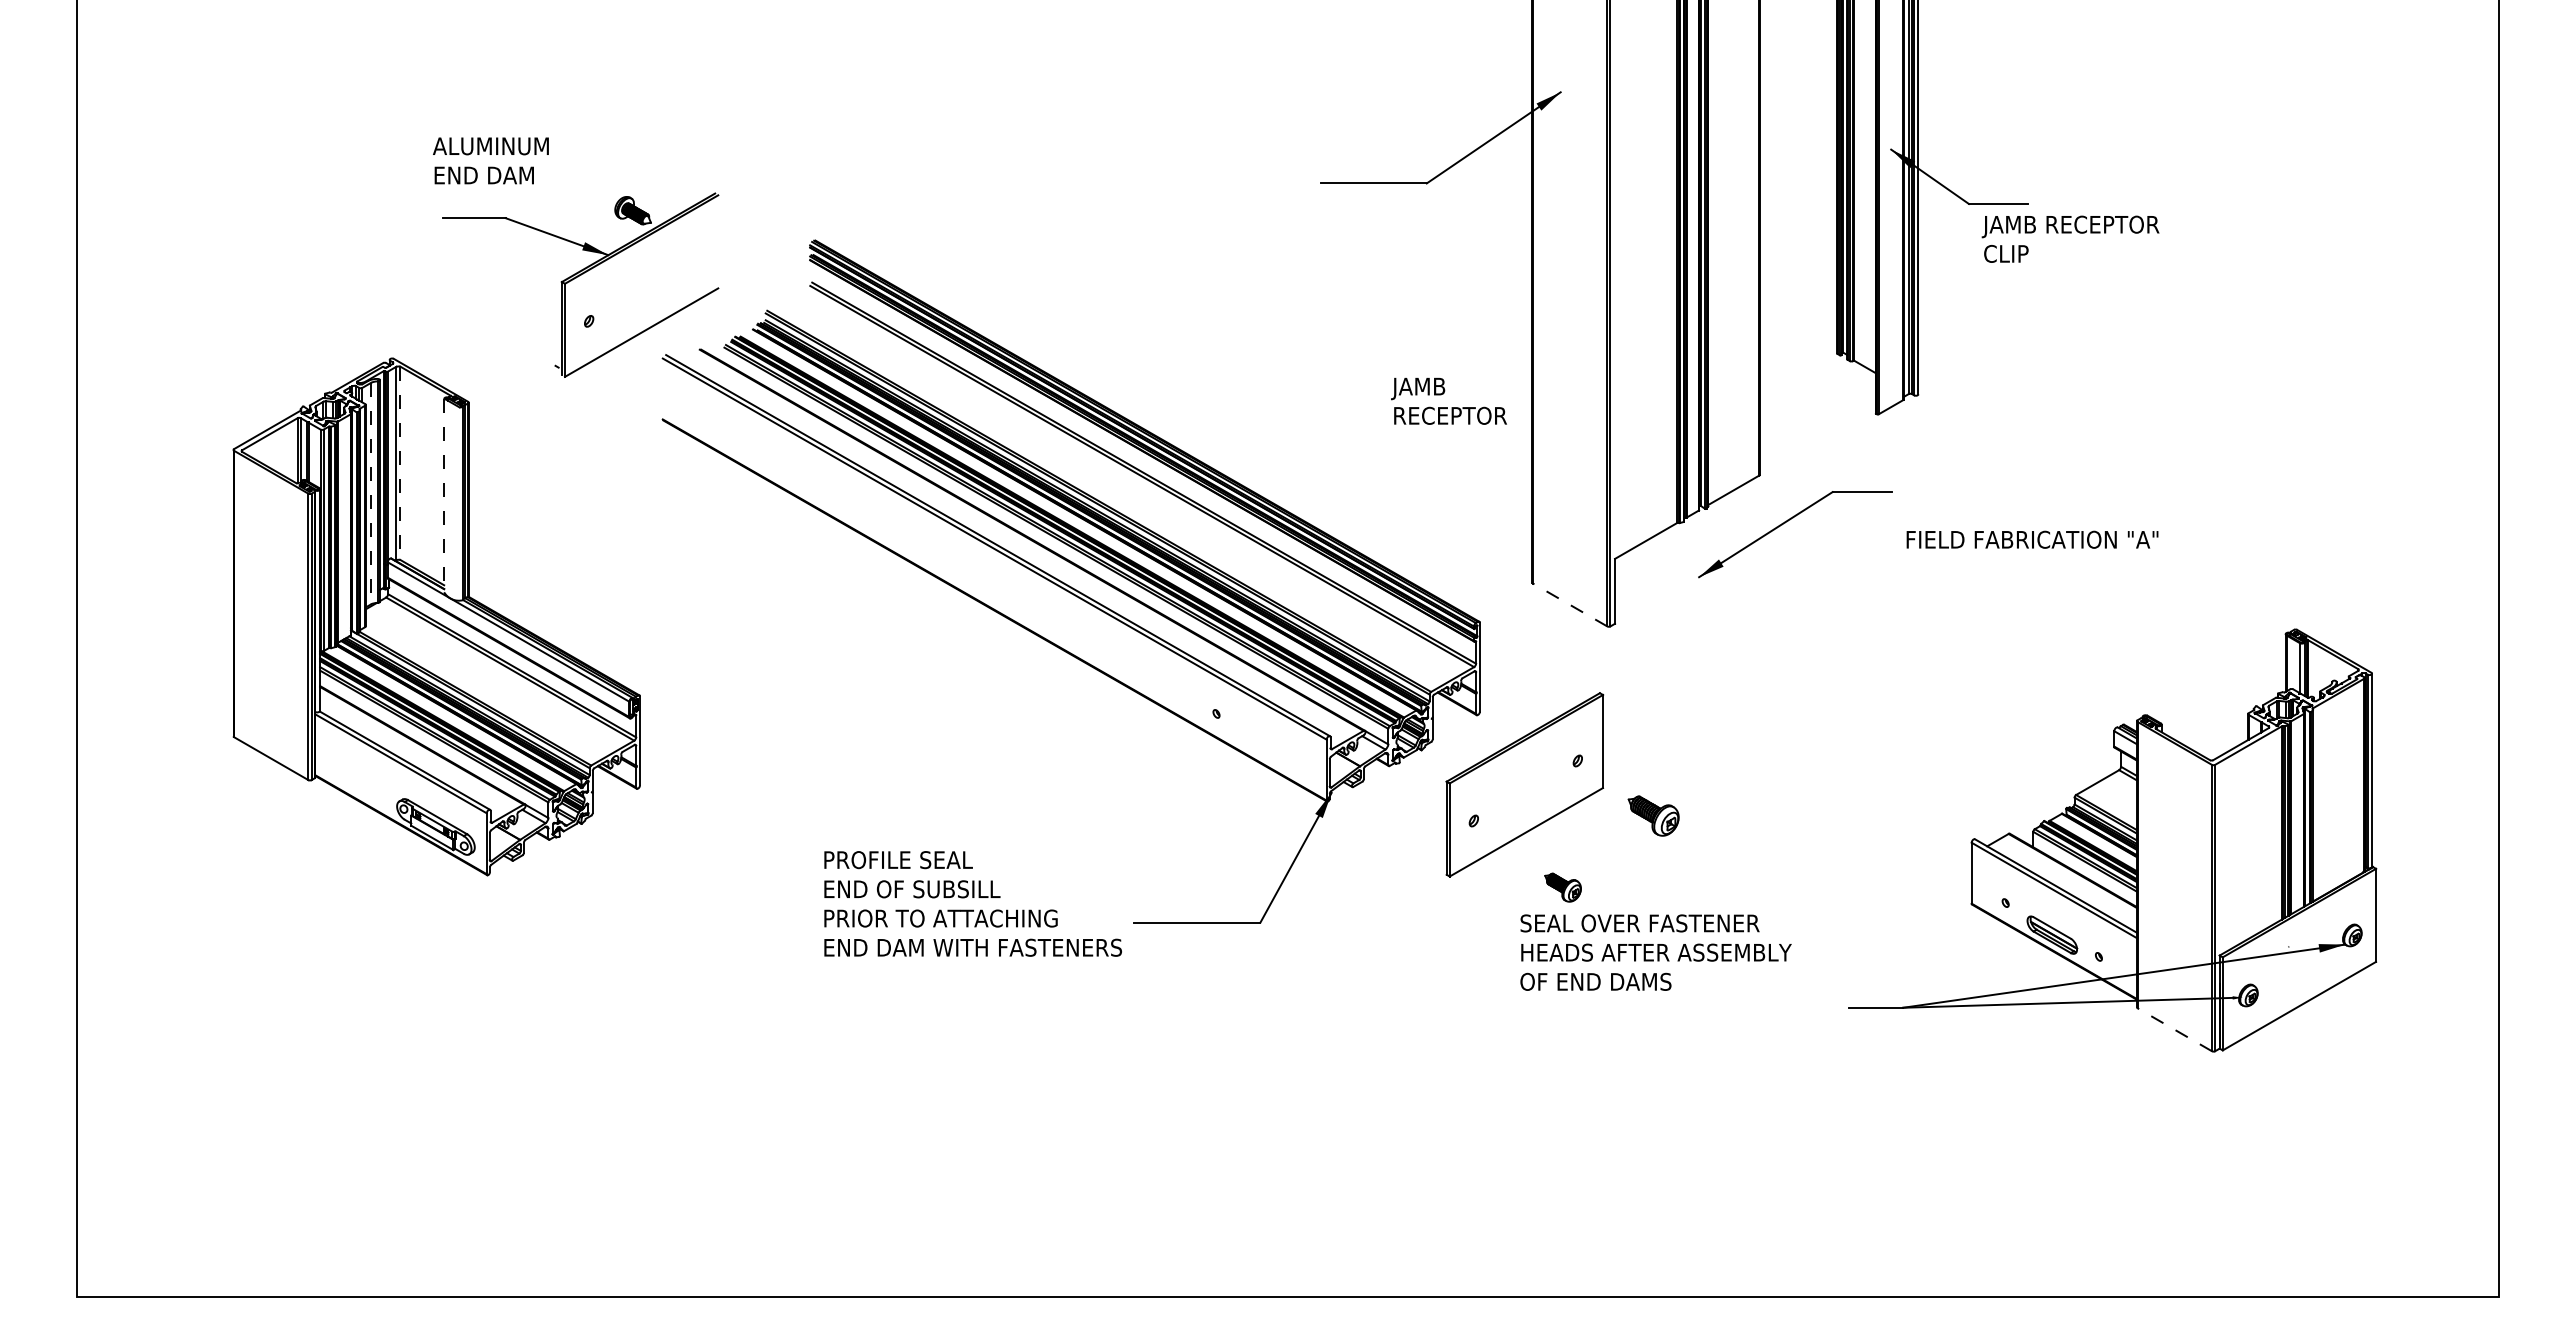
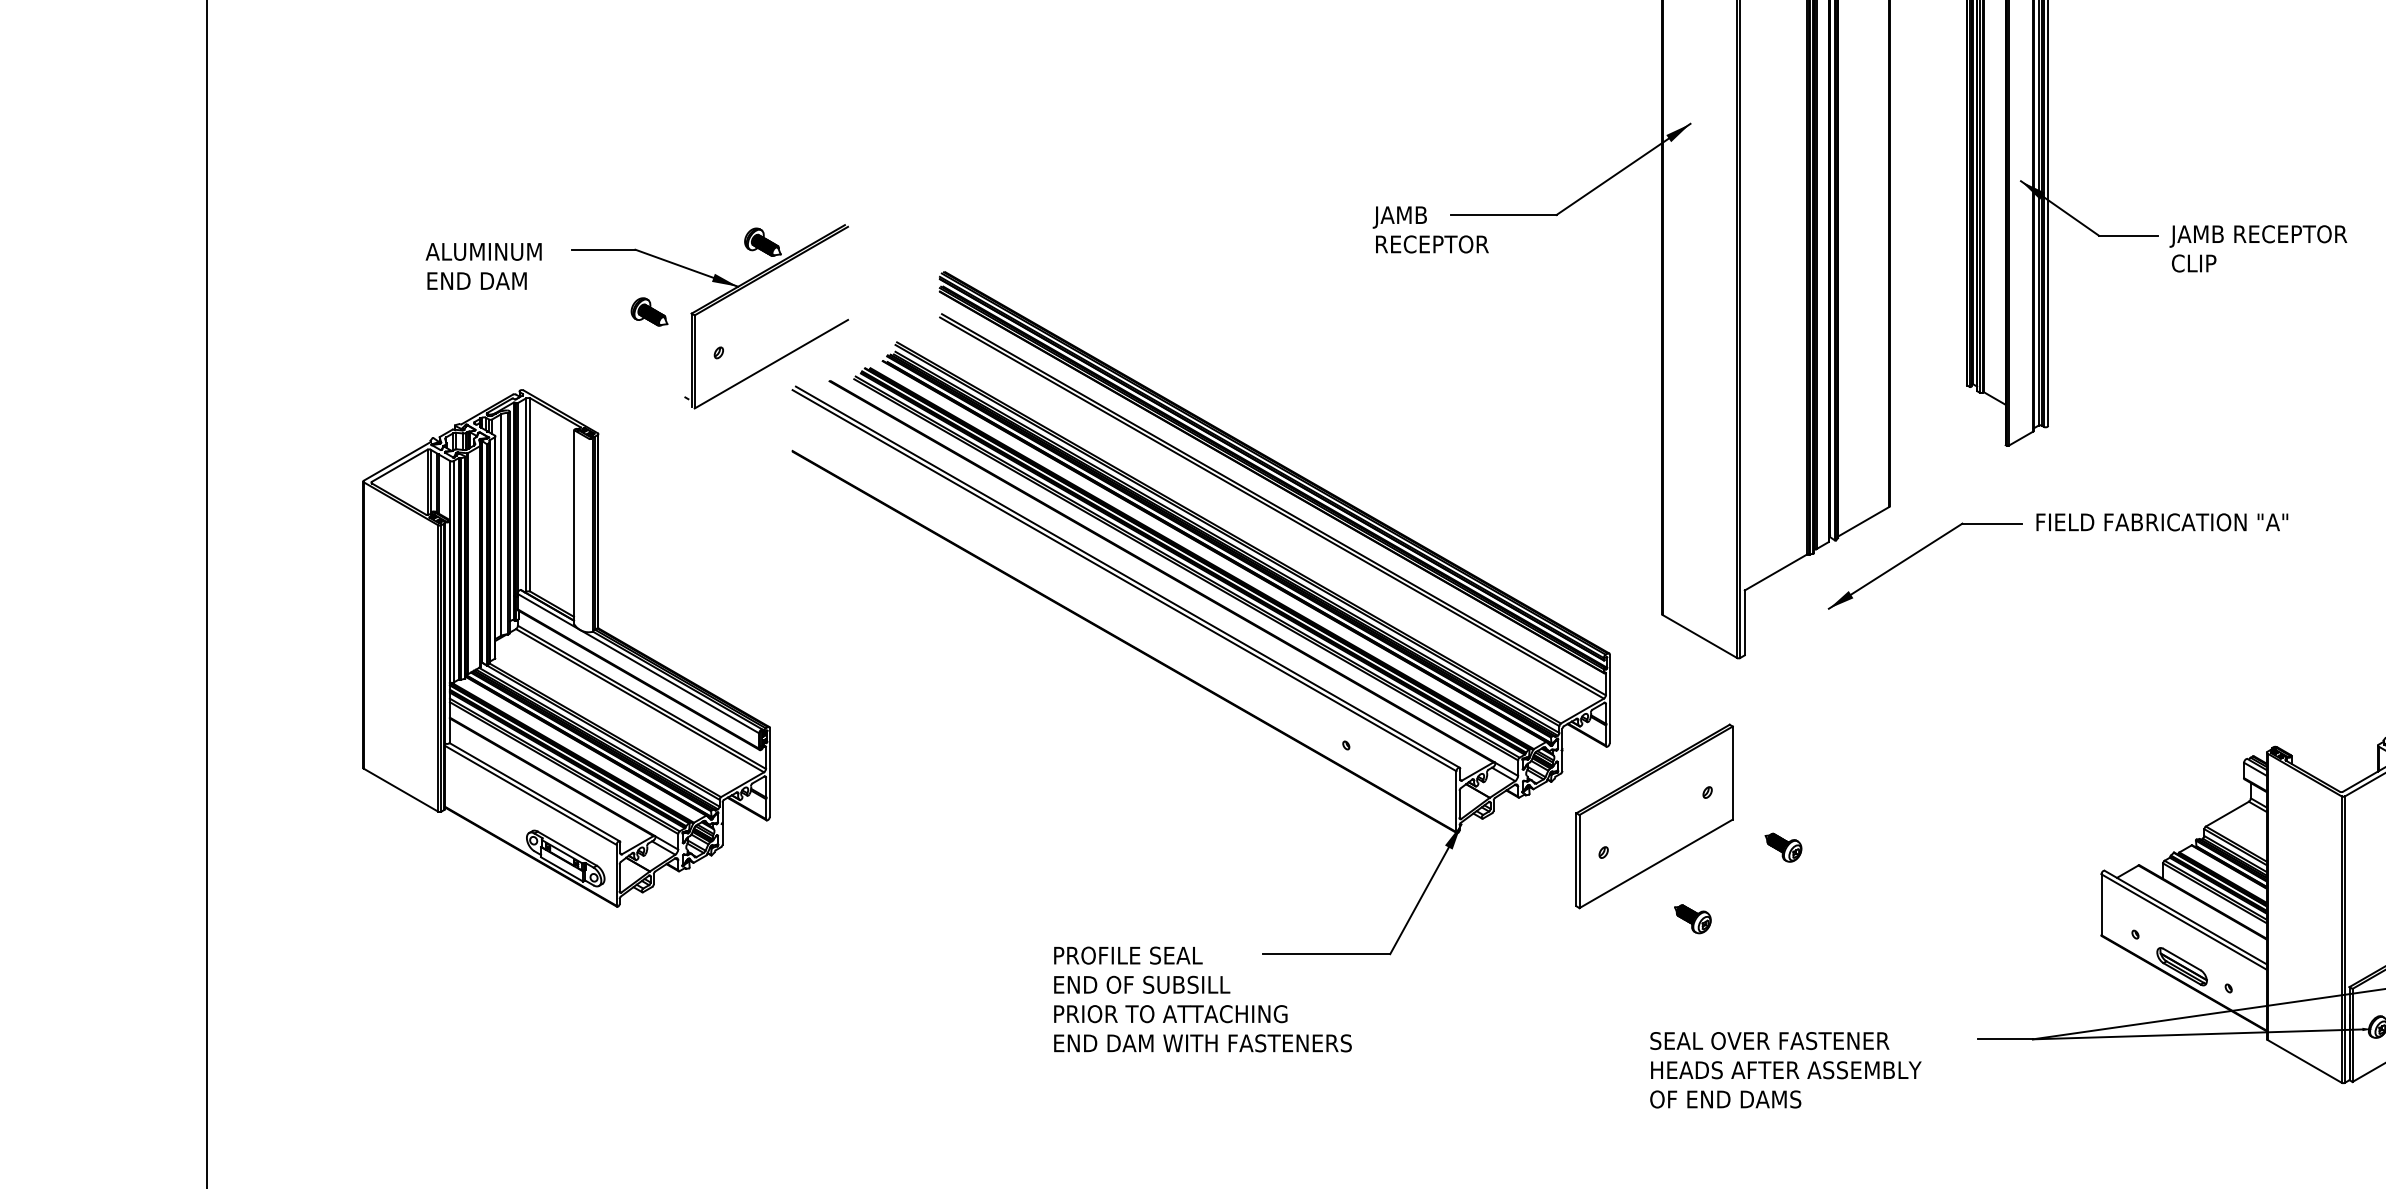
text: (490, 160) -> (483, 266), moved
text: (2070, 238) -> (2258, 248), moved
part: (519, 280) -> (649, 312), added
text: (1448, 400) -> (1430, 229), moved
line: (400, 463) -> (530, 495), dashed -> solid
line: (371, 493) -> (501, 525), dashed -> solid
line: (444, 495) -> (574, 527), dashed -> solid
text: (2032, 539) -> (2162, 522), moved
line: (1570, 605) -> (1700, 637), dashed -> solid
part: (1653, 816) -> (1783, 848), size x0.71
text: (972, 903) -> (1202, 999), moved
text: (1655, 952) -> (1785, 1070), moved
line: (2174, 1029) -> (2304, 1061), dashed -> solid

